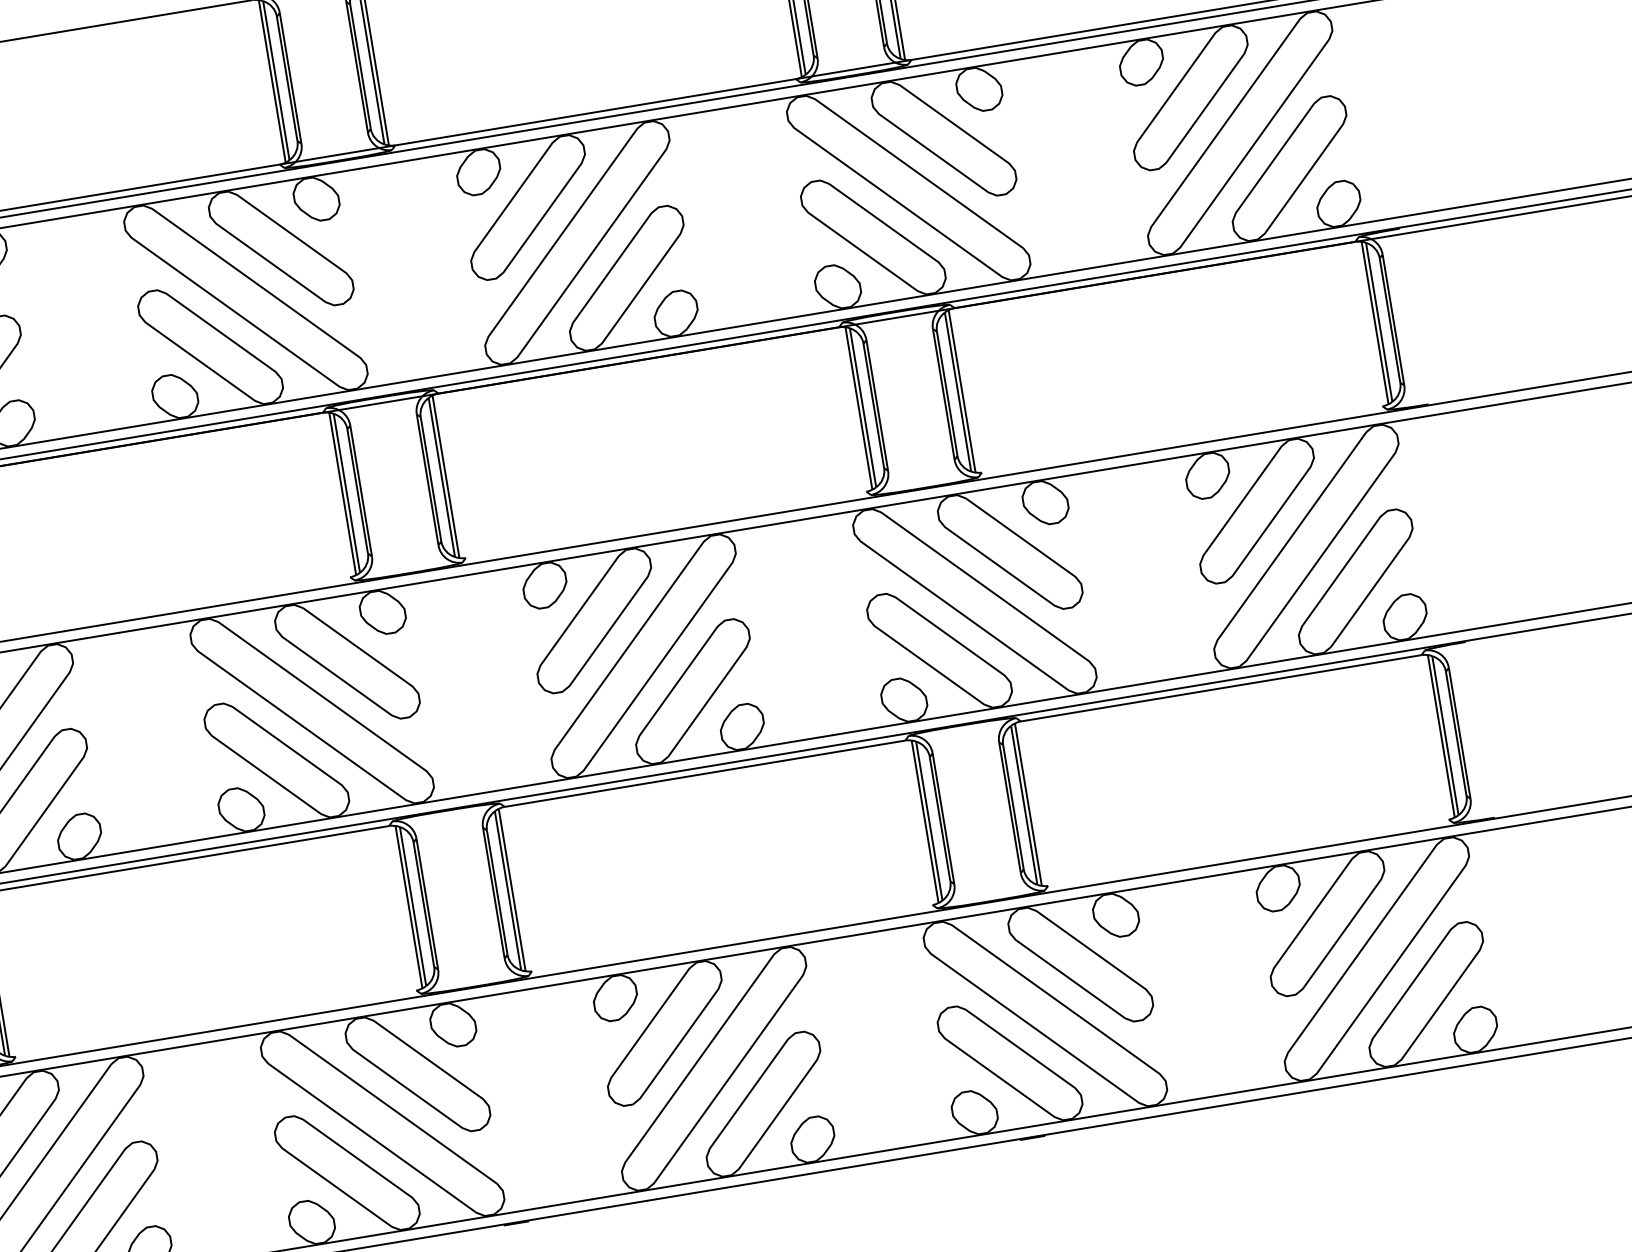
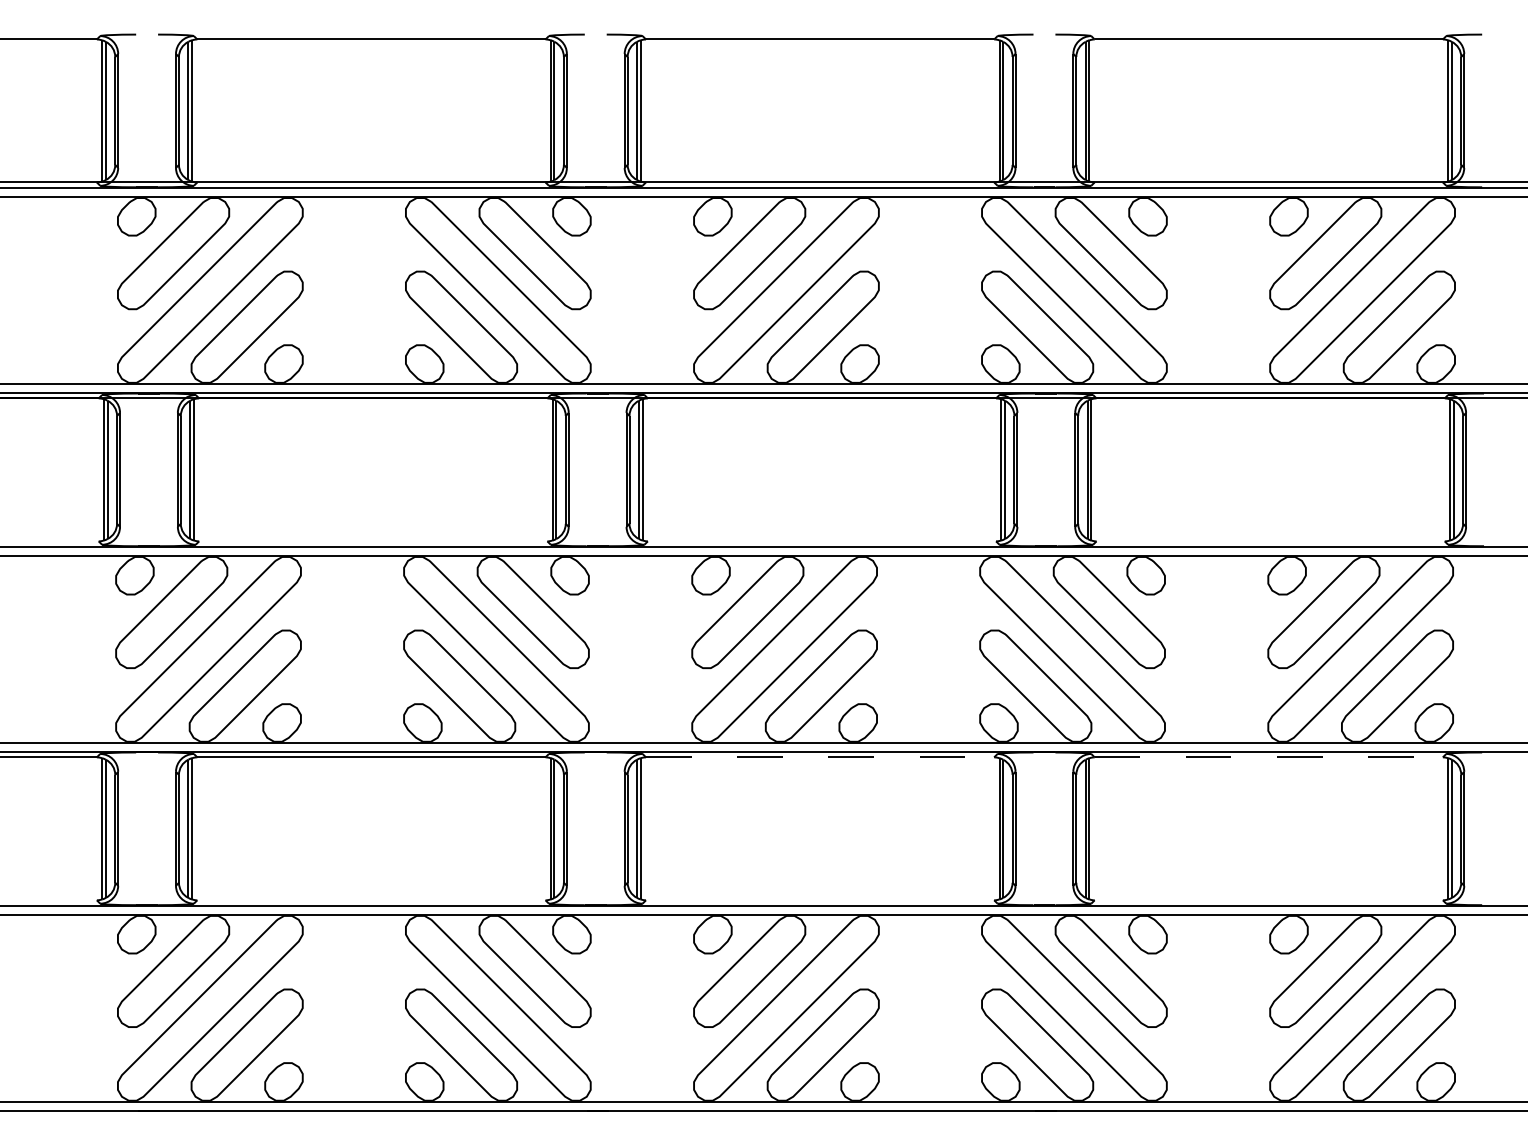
line: (1222, 688) -> (1269, 757), solid -> dashed
line: (705, 773) -> (820, 757), solid -> dashed

